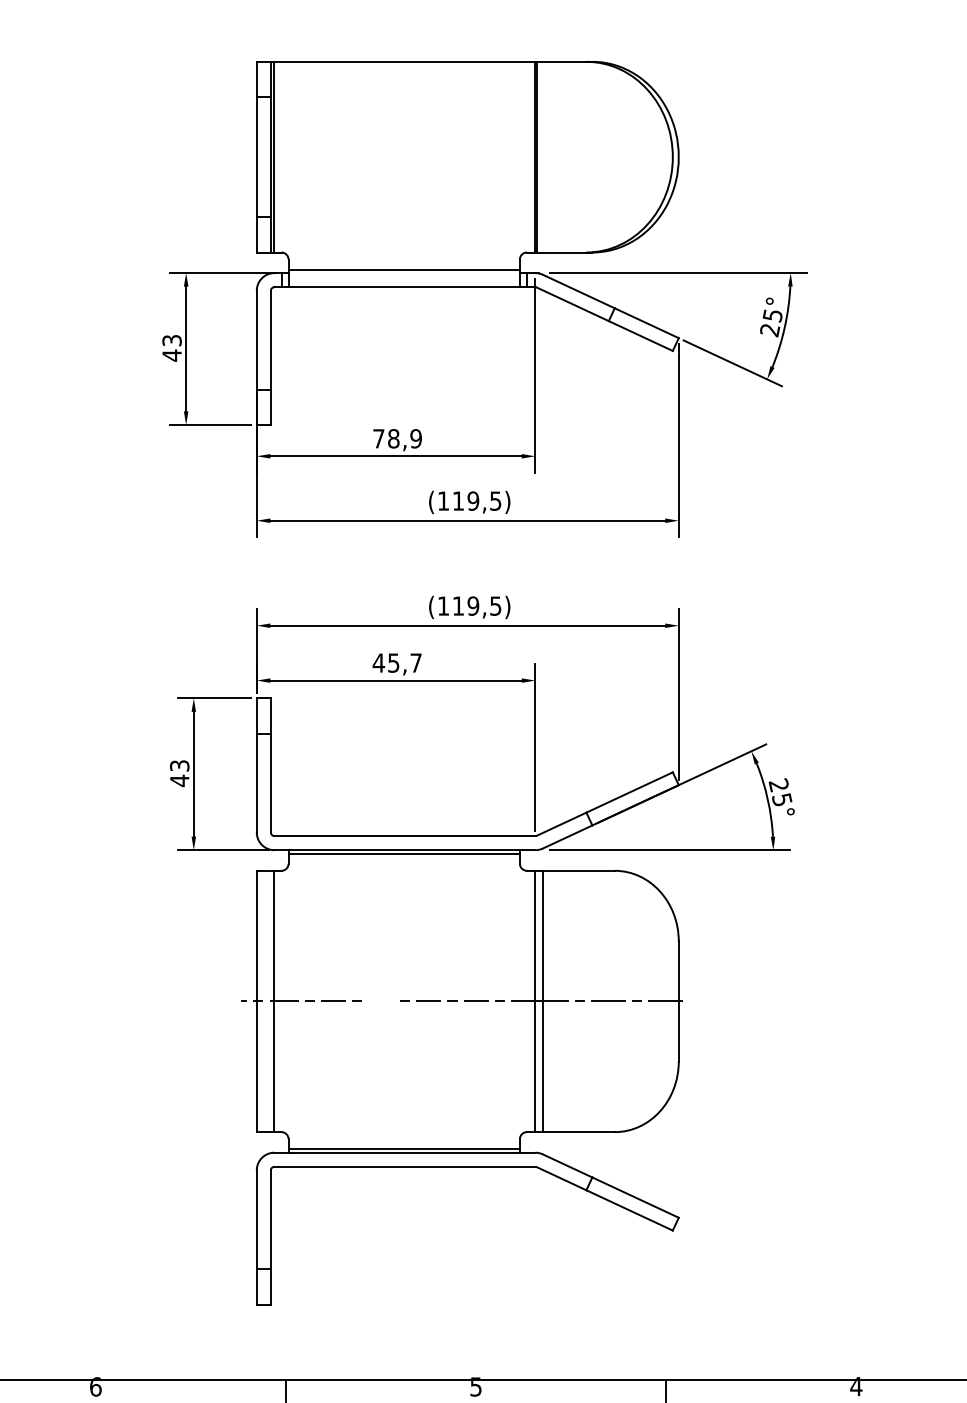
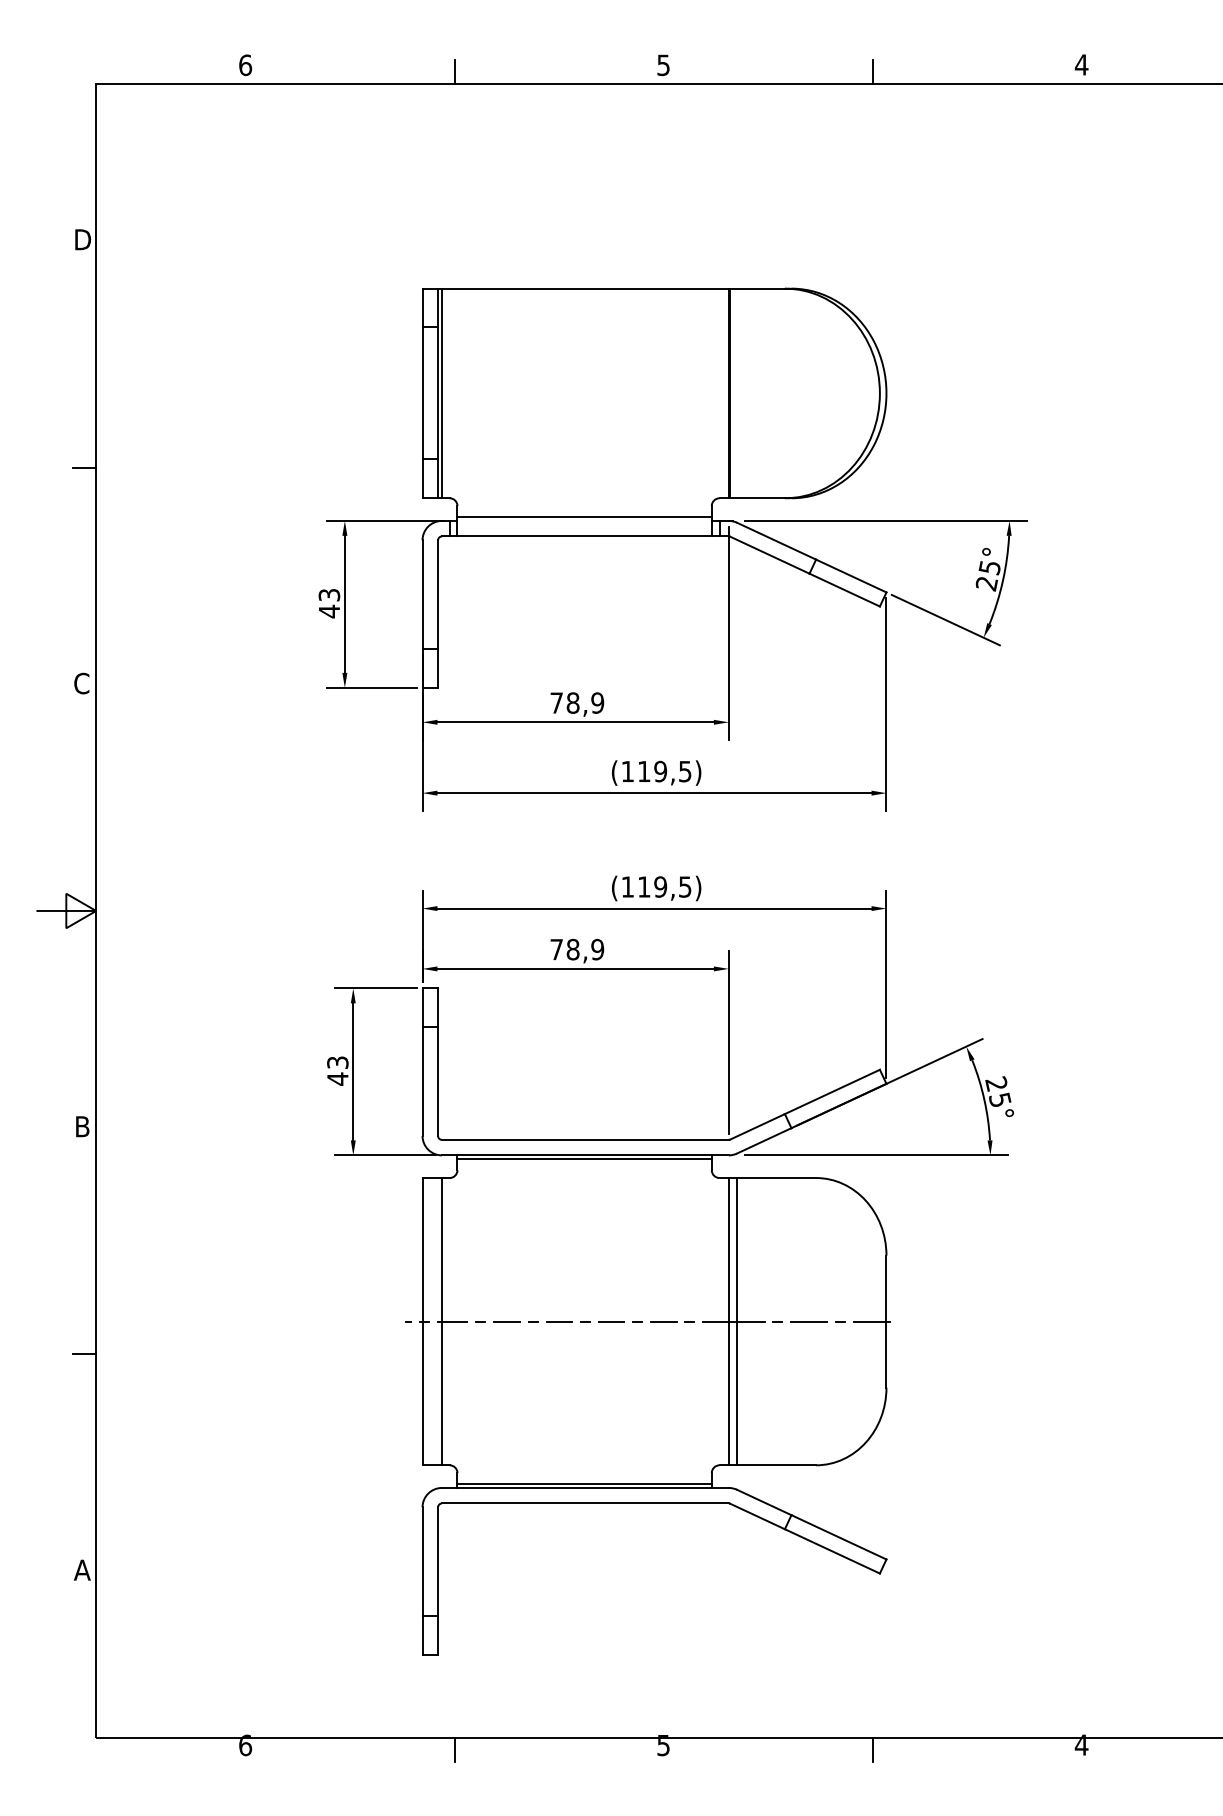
text: (396, 662) -> (576, 949), 45,7 -> 78,9
line: (380, 1001) -> (558, 1321), added

